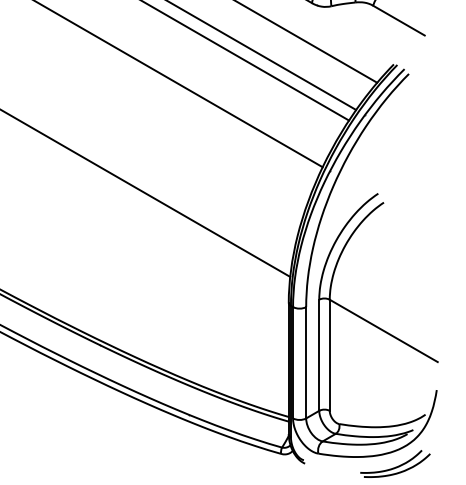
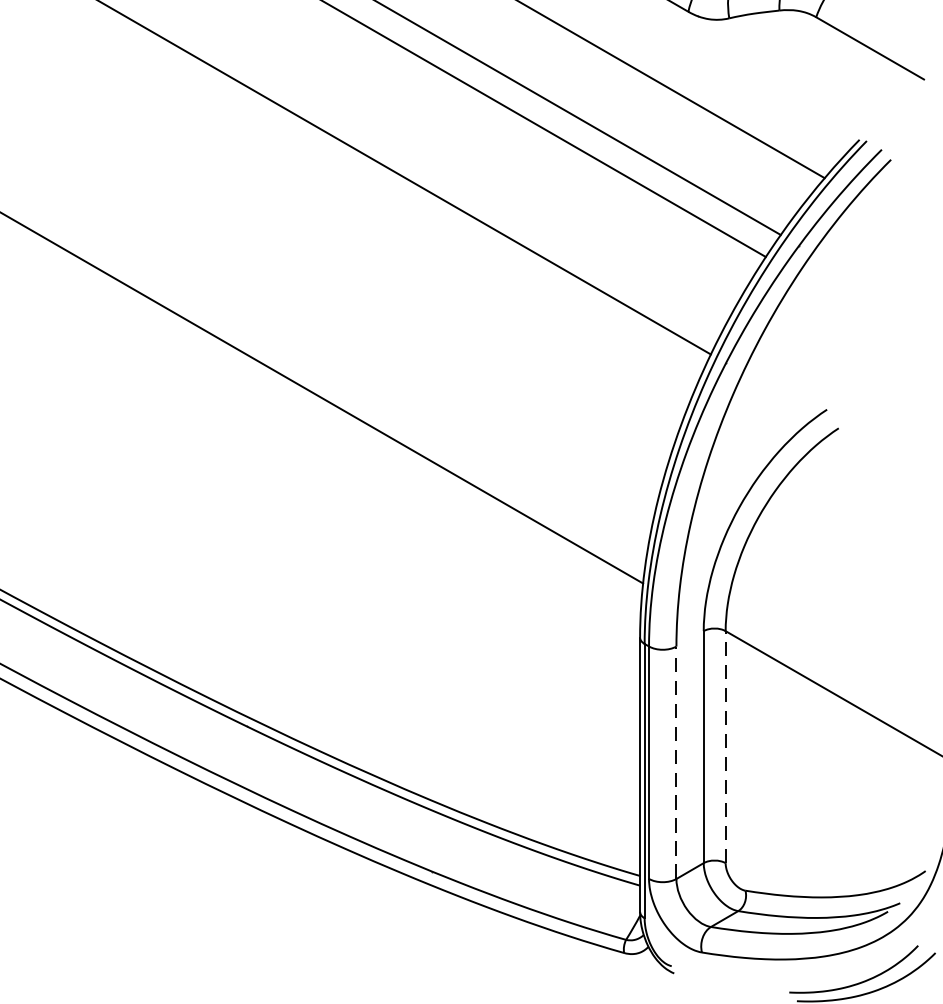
line: (329, 355) -> (725, 747), solid -> dashed
line: (306, 362) -> (677, 762), solid -> dashed

